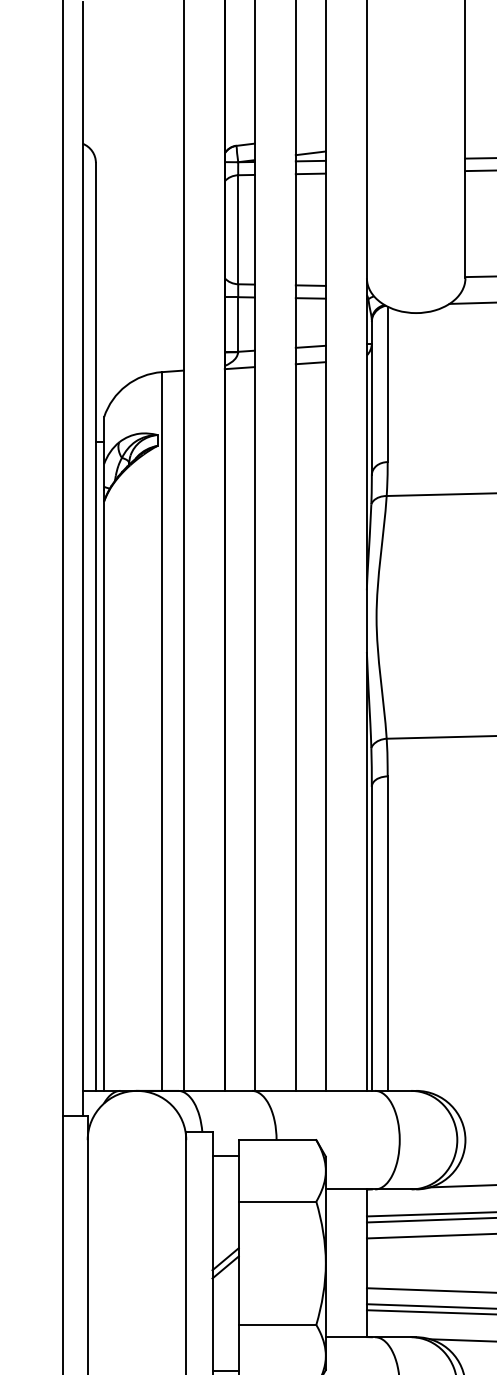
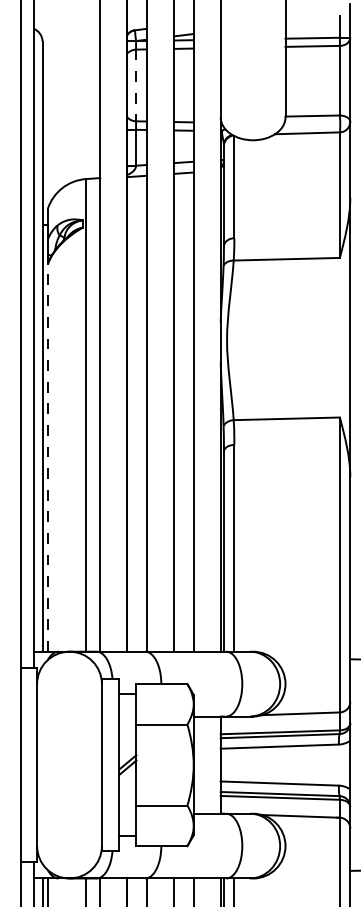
line: (238, 229) -> (136, 85), solid -> dashed
line: (103, 795) -> (47, 457), solid -> dashed

